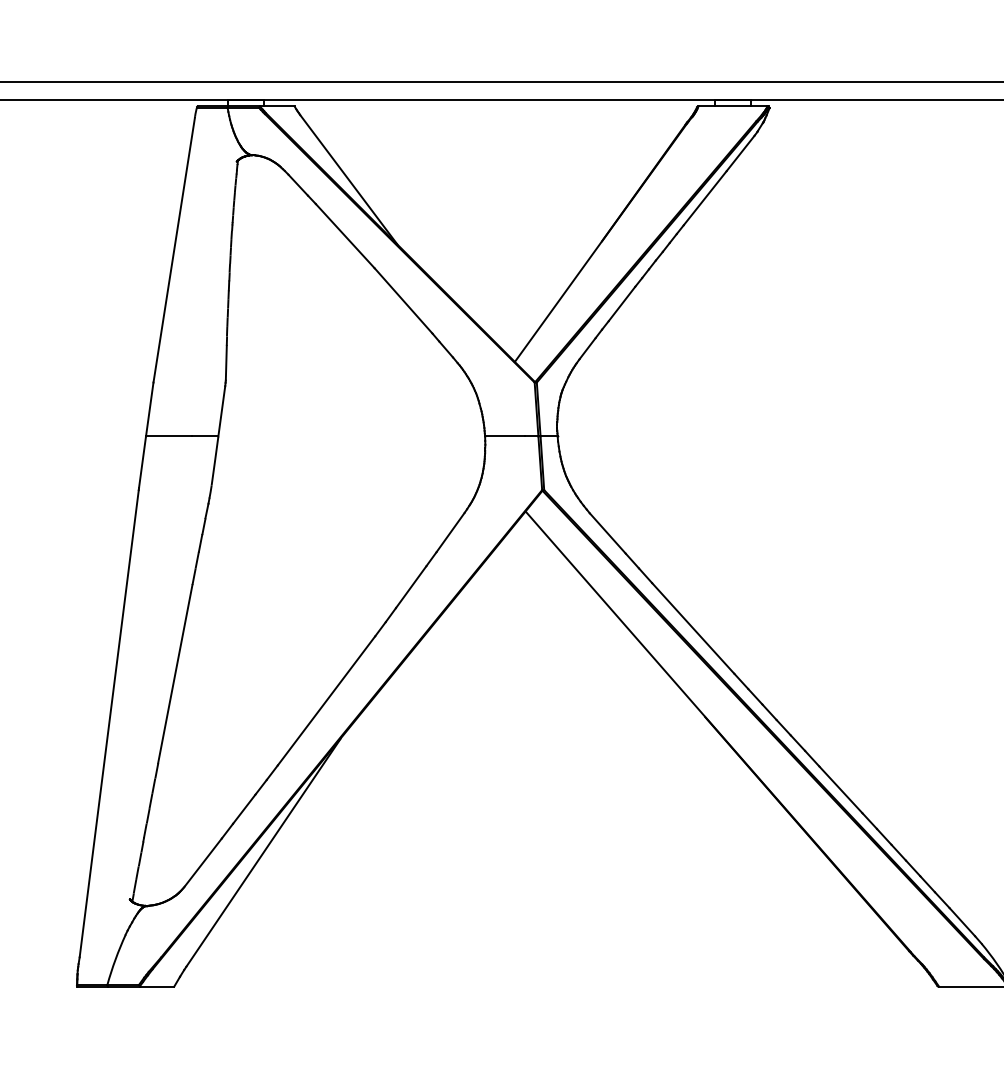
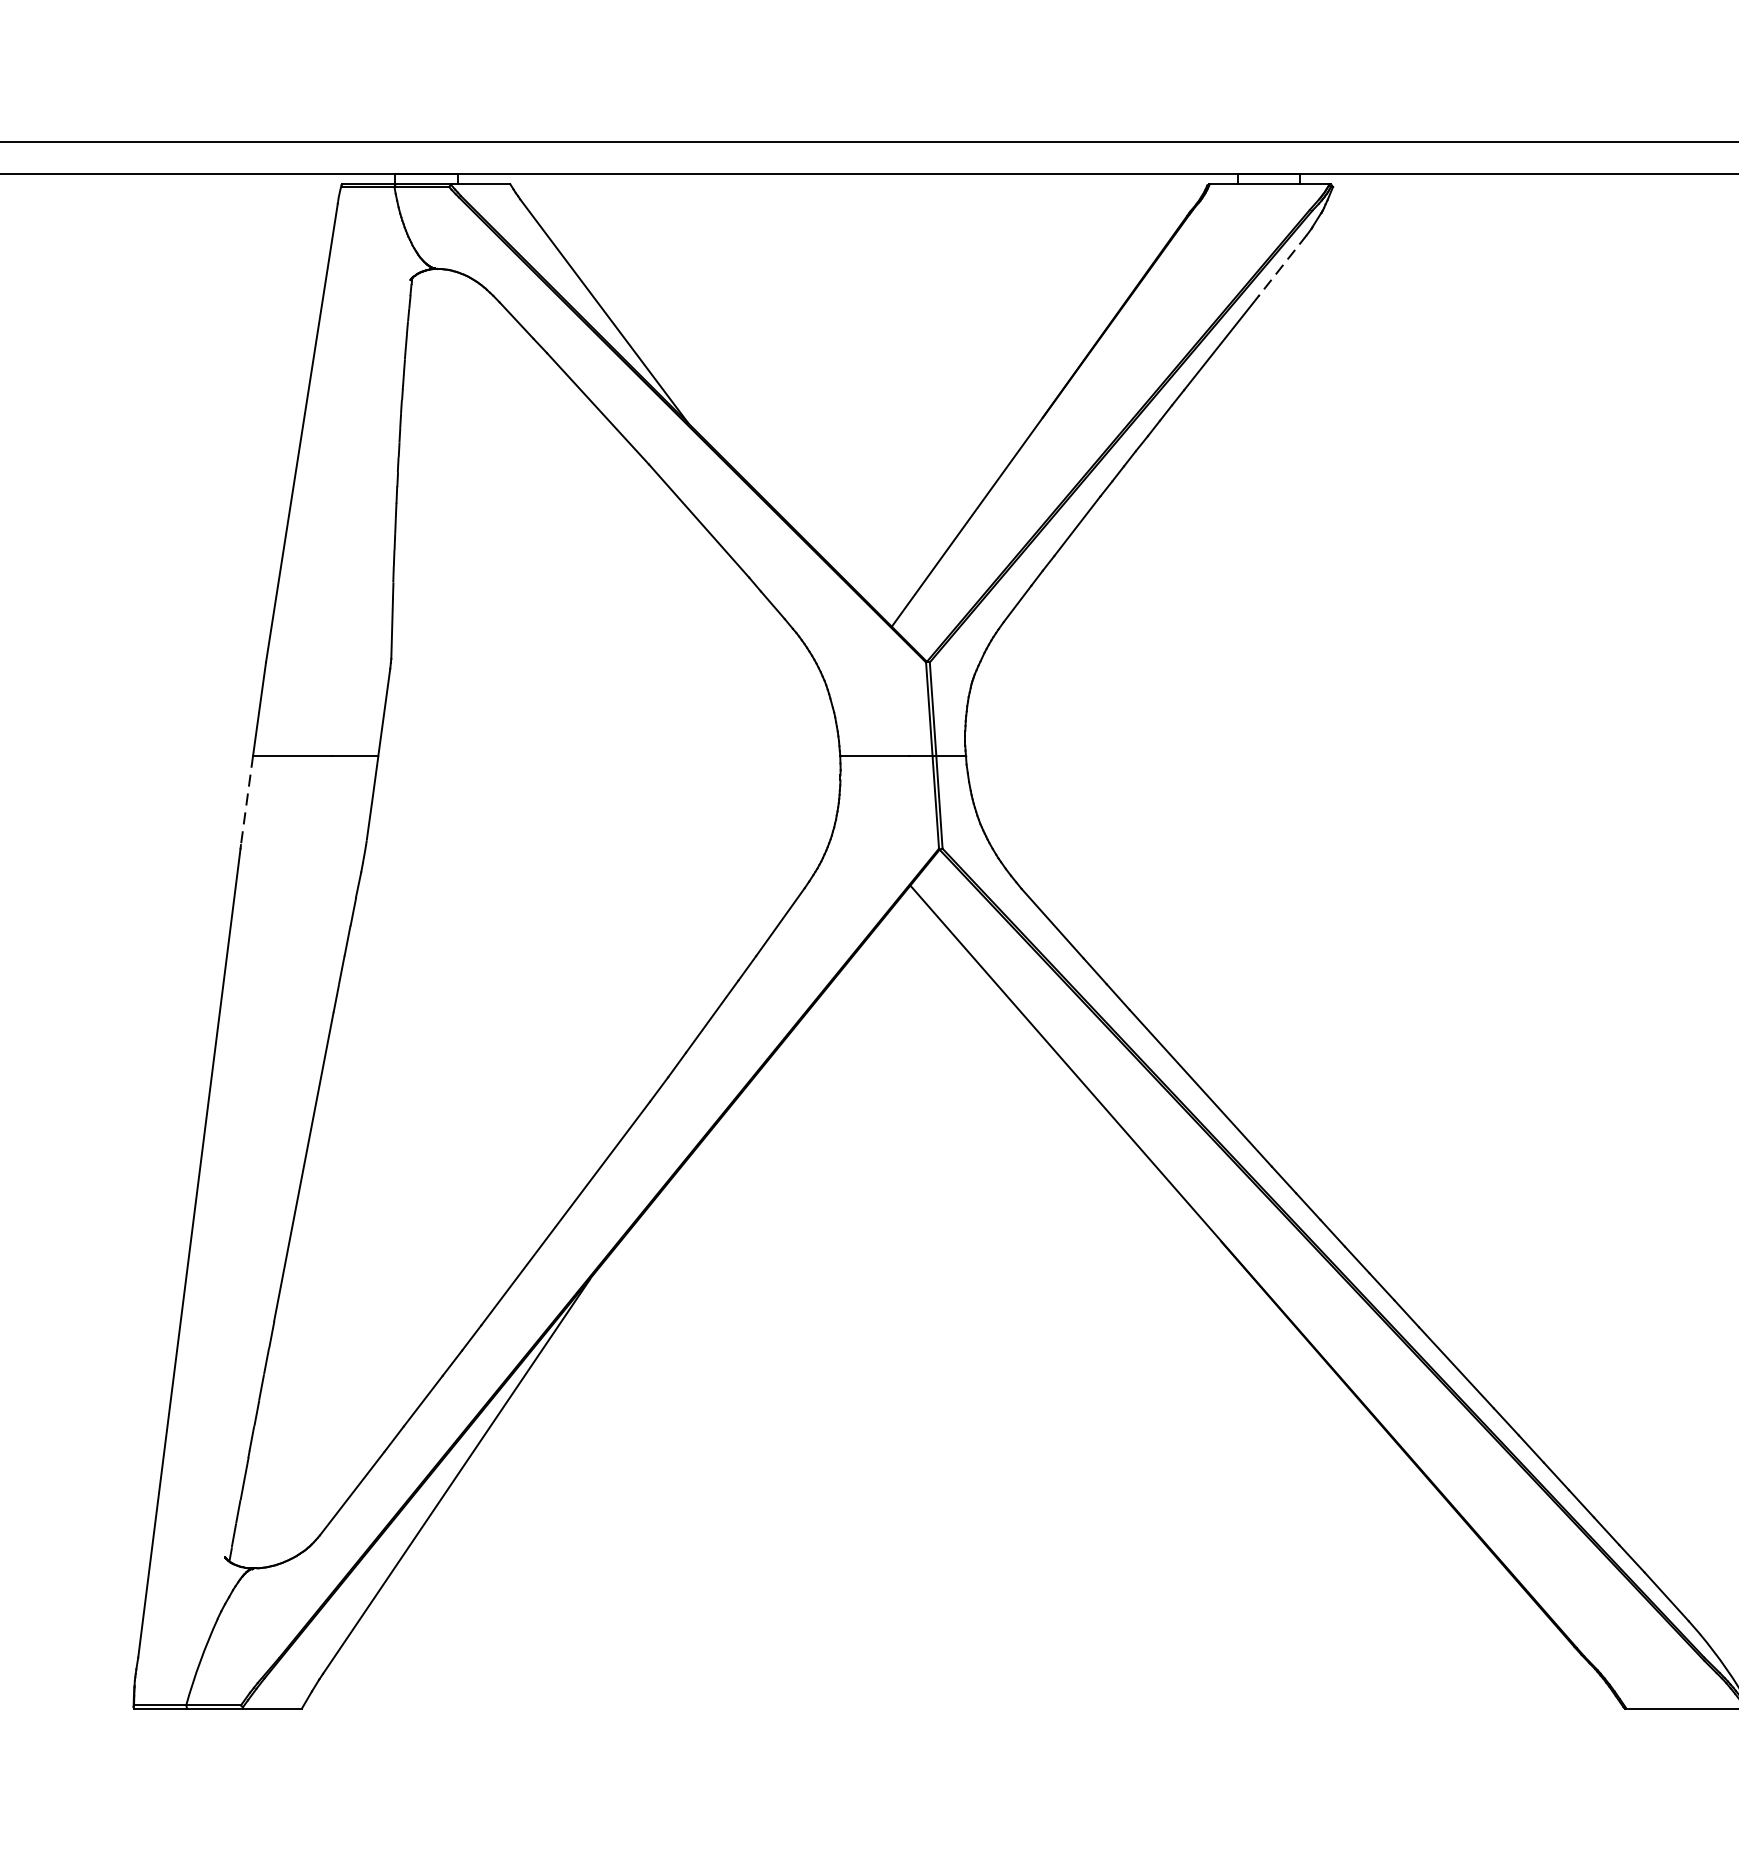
line: (740, 153) -> (1282, 265), solid -> dashed
line: (142, 462) -> (246, 800), solid -> dashed

